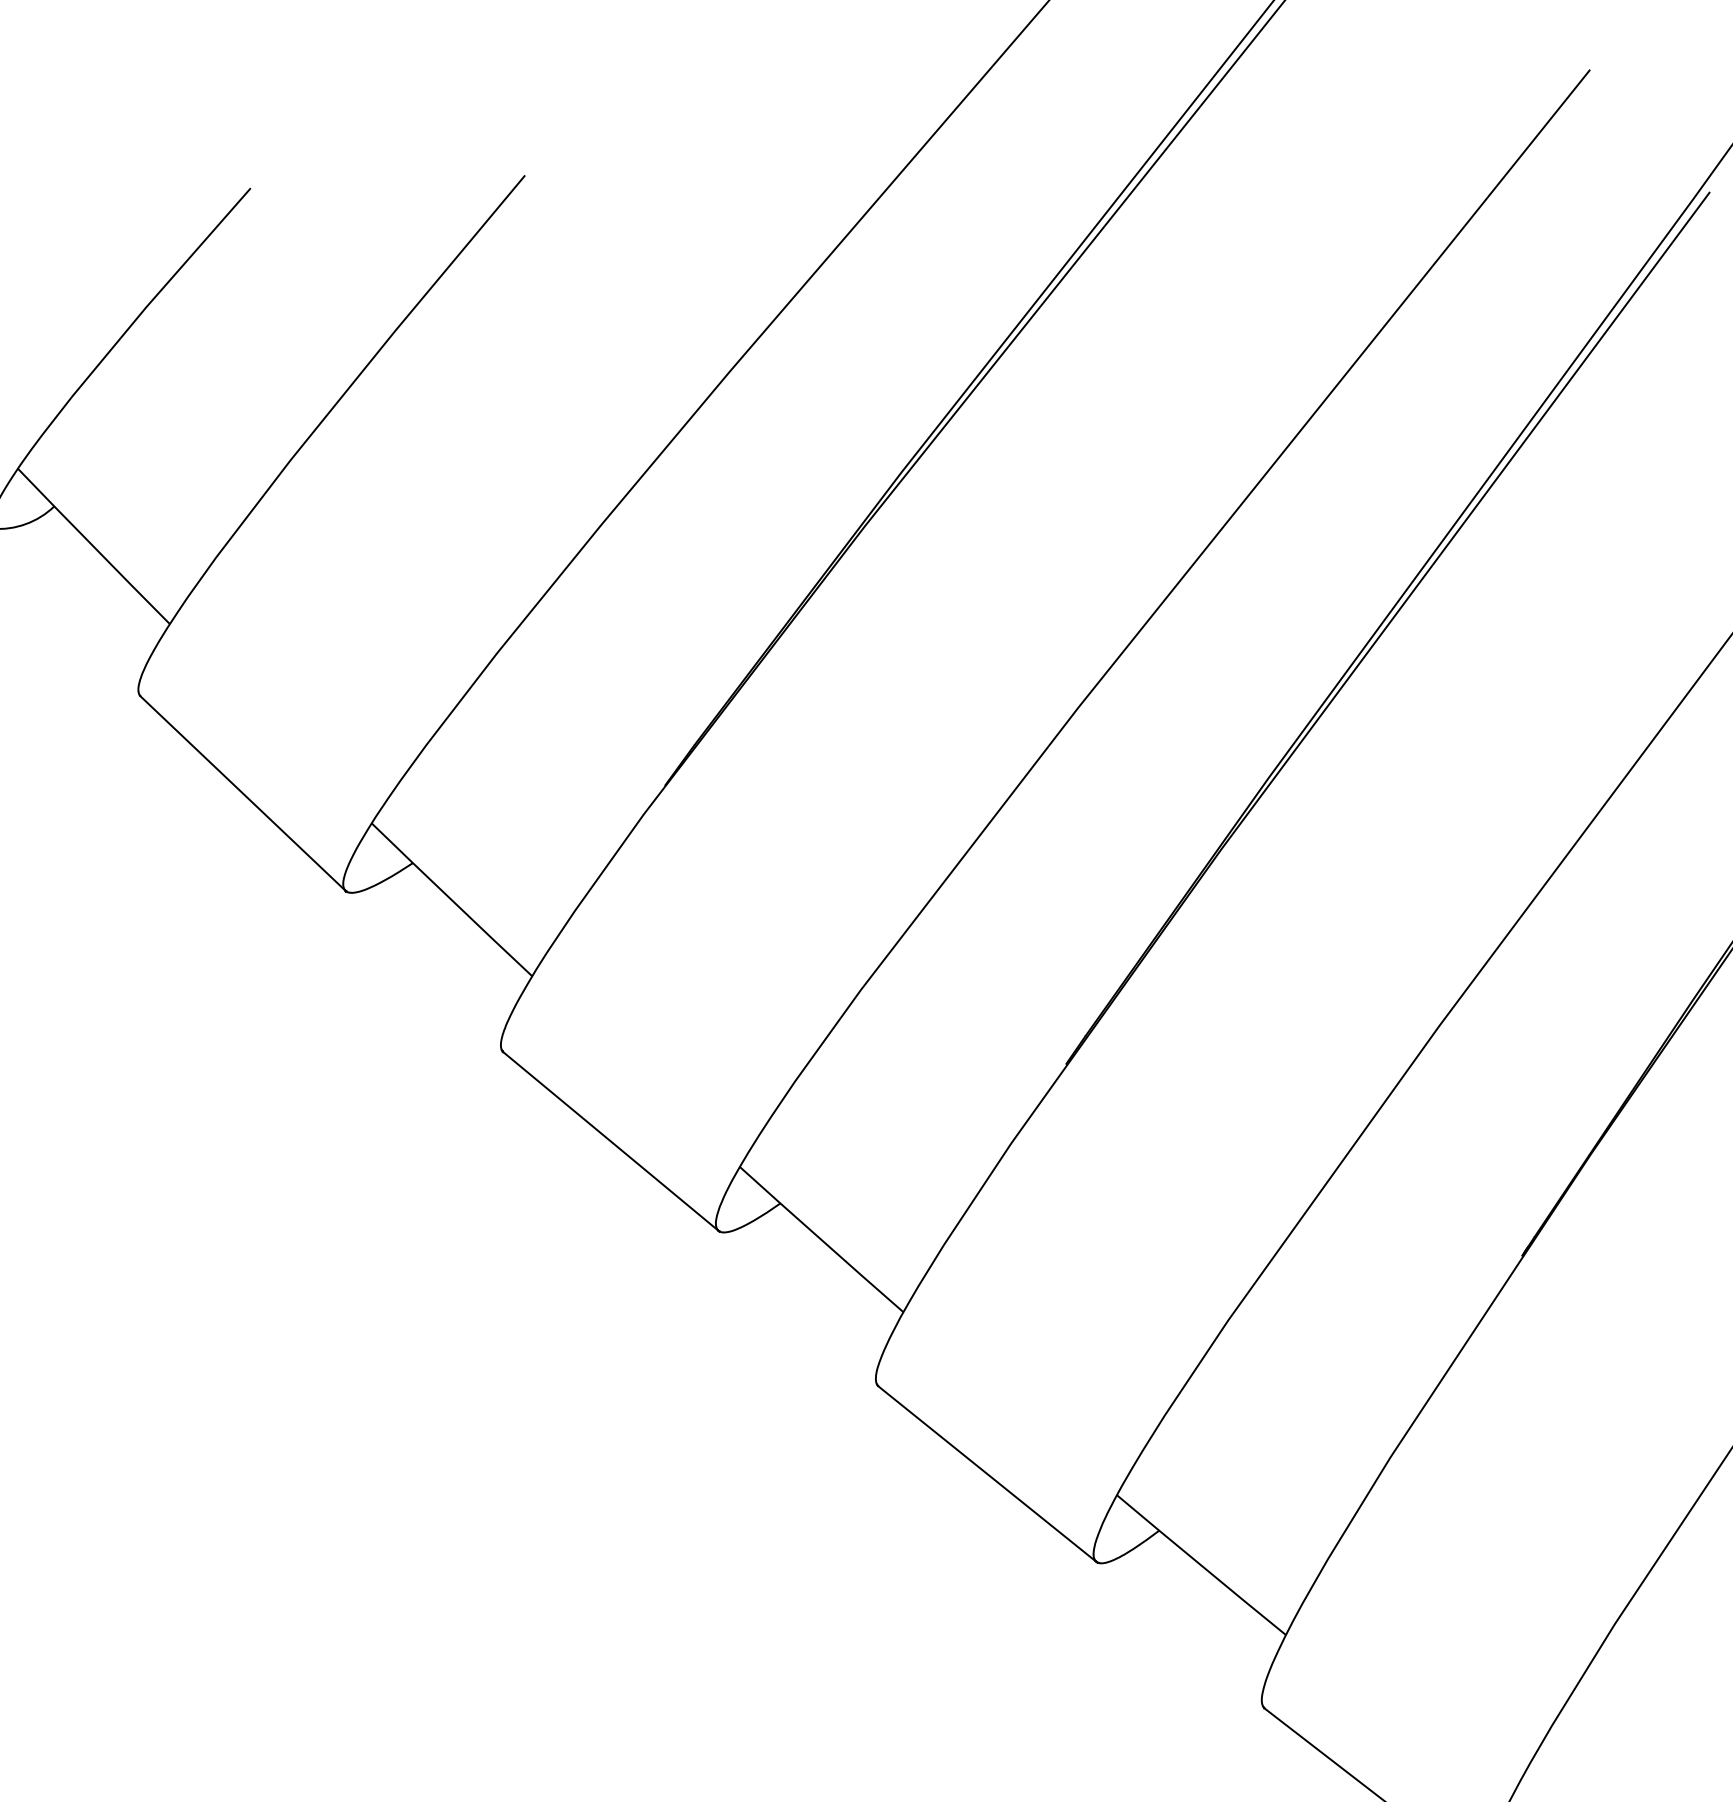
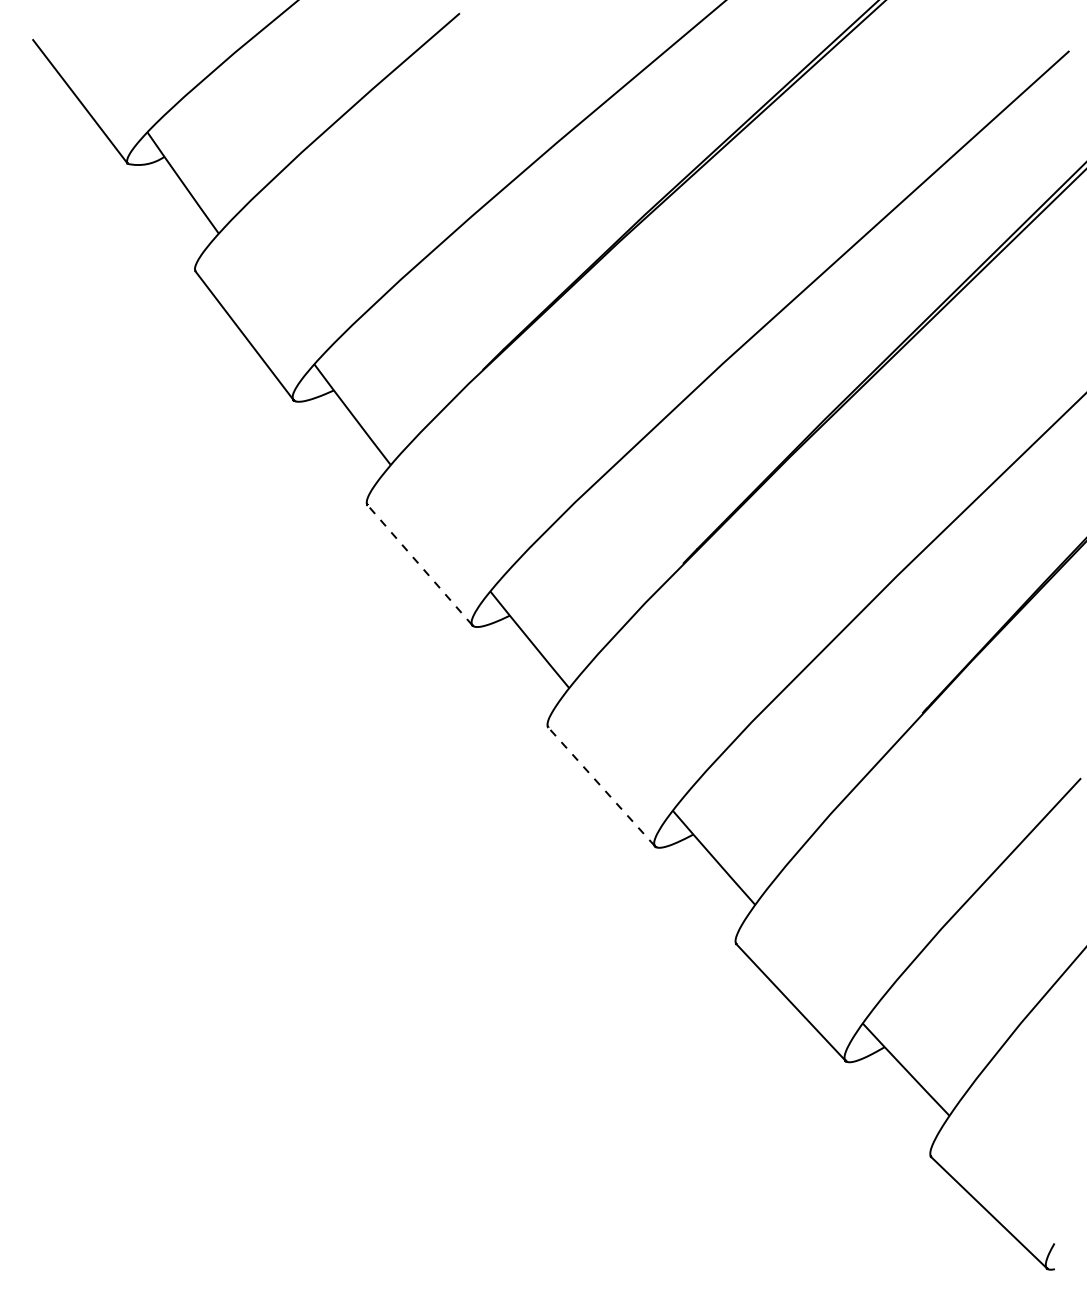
line: (611, 1141) -> (420, 565), solid -> dashed
line: (986, 1473) -> (601, 786), solid -> dashed

